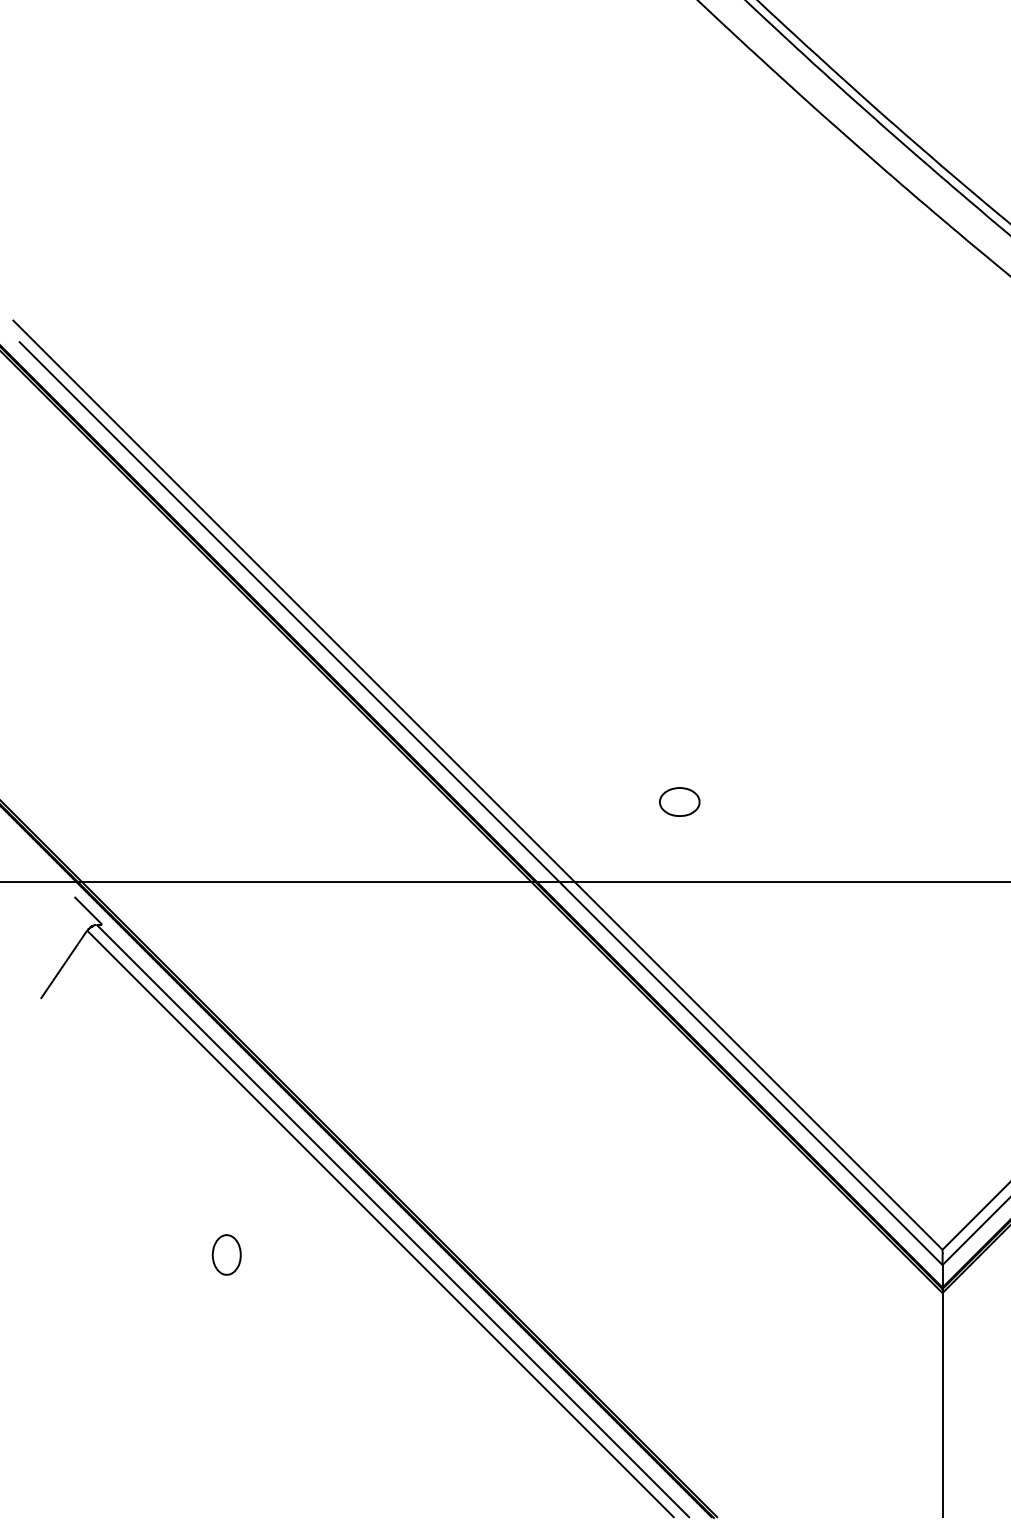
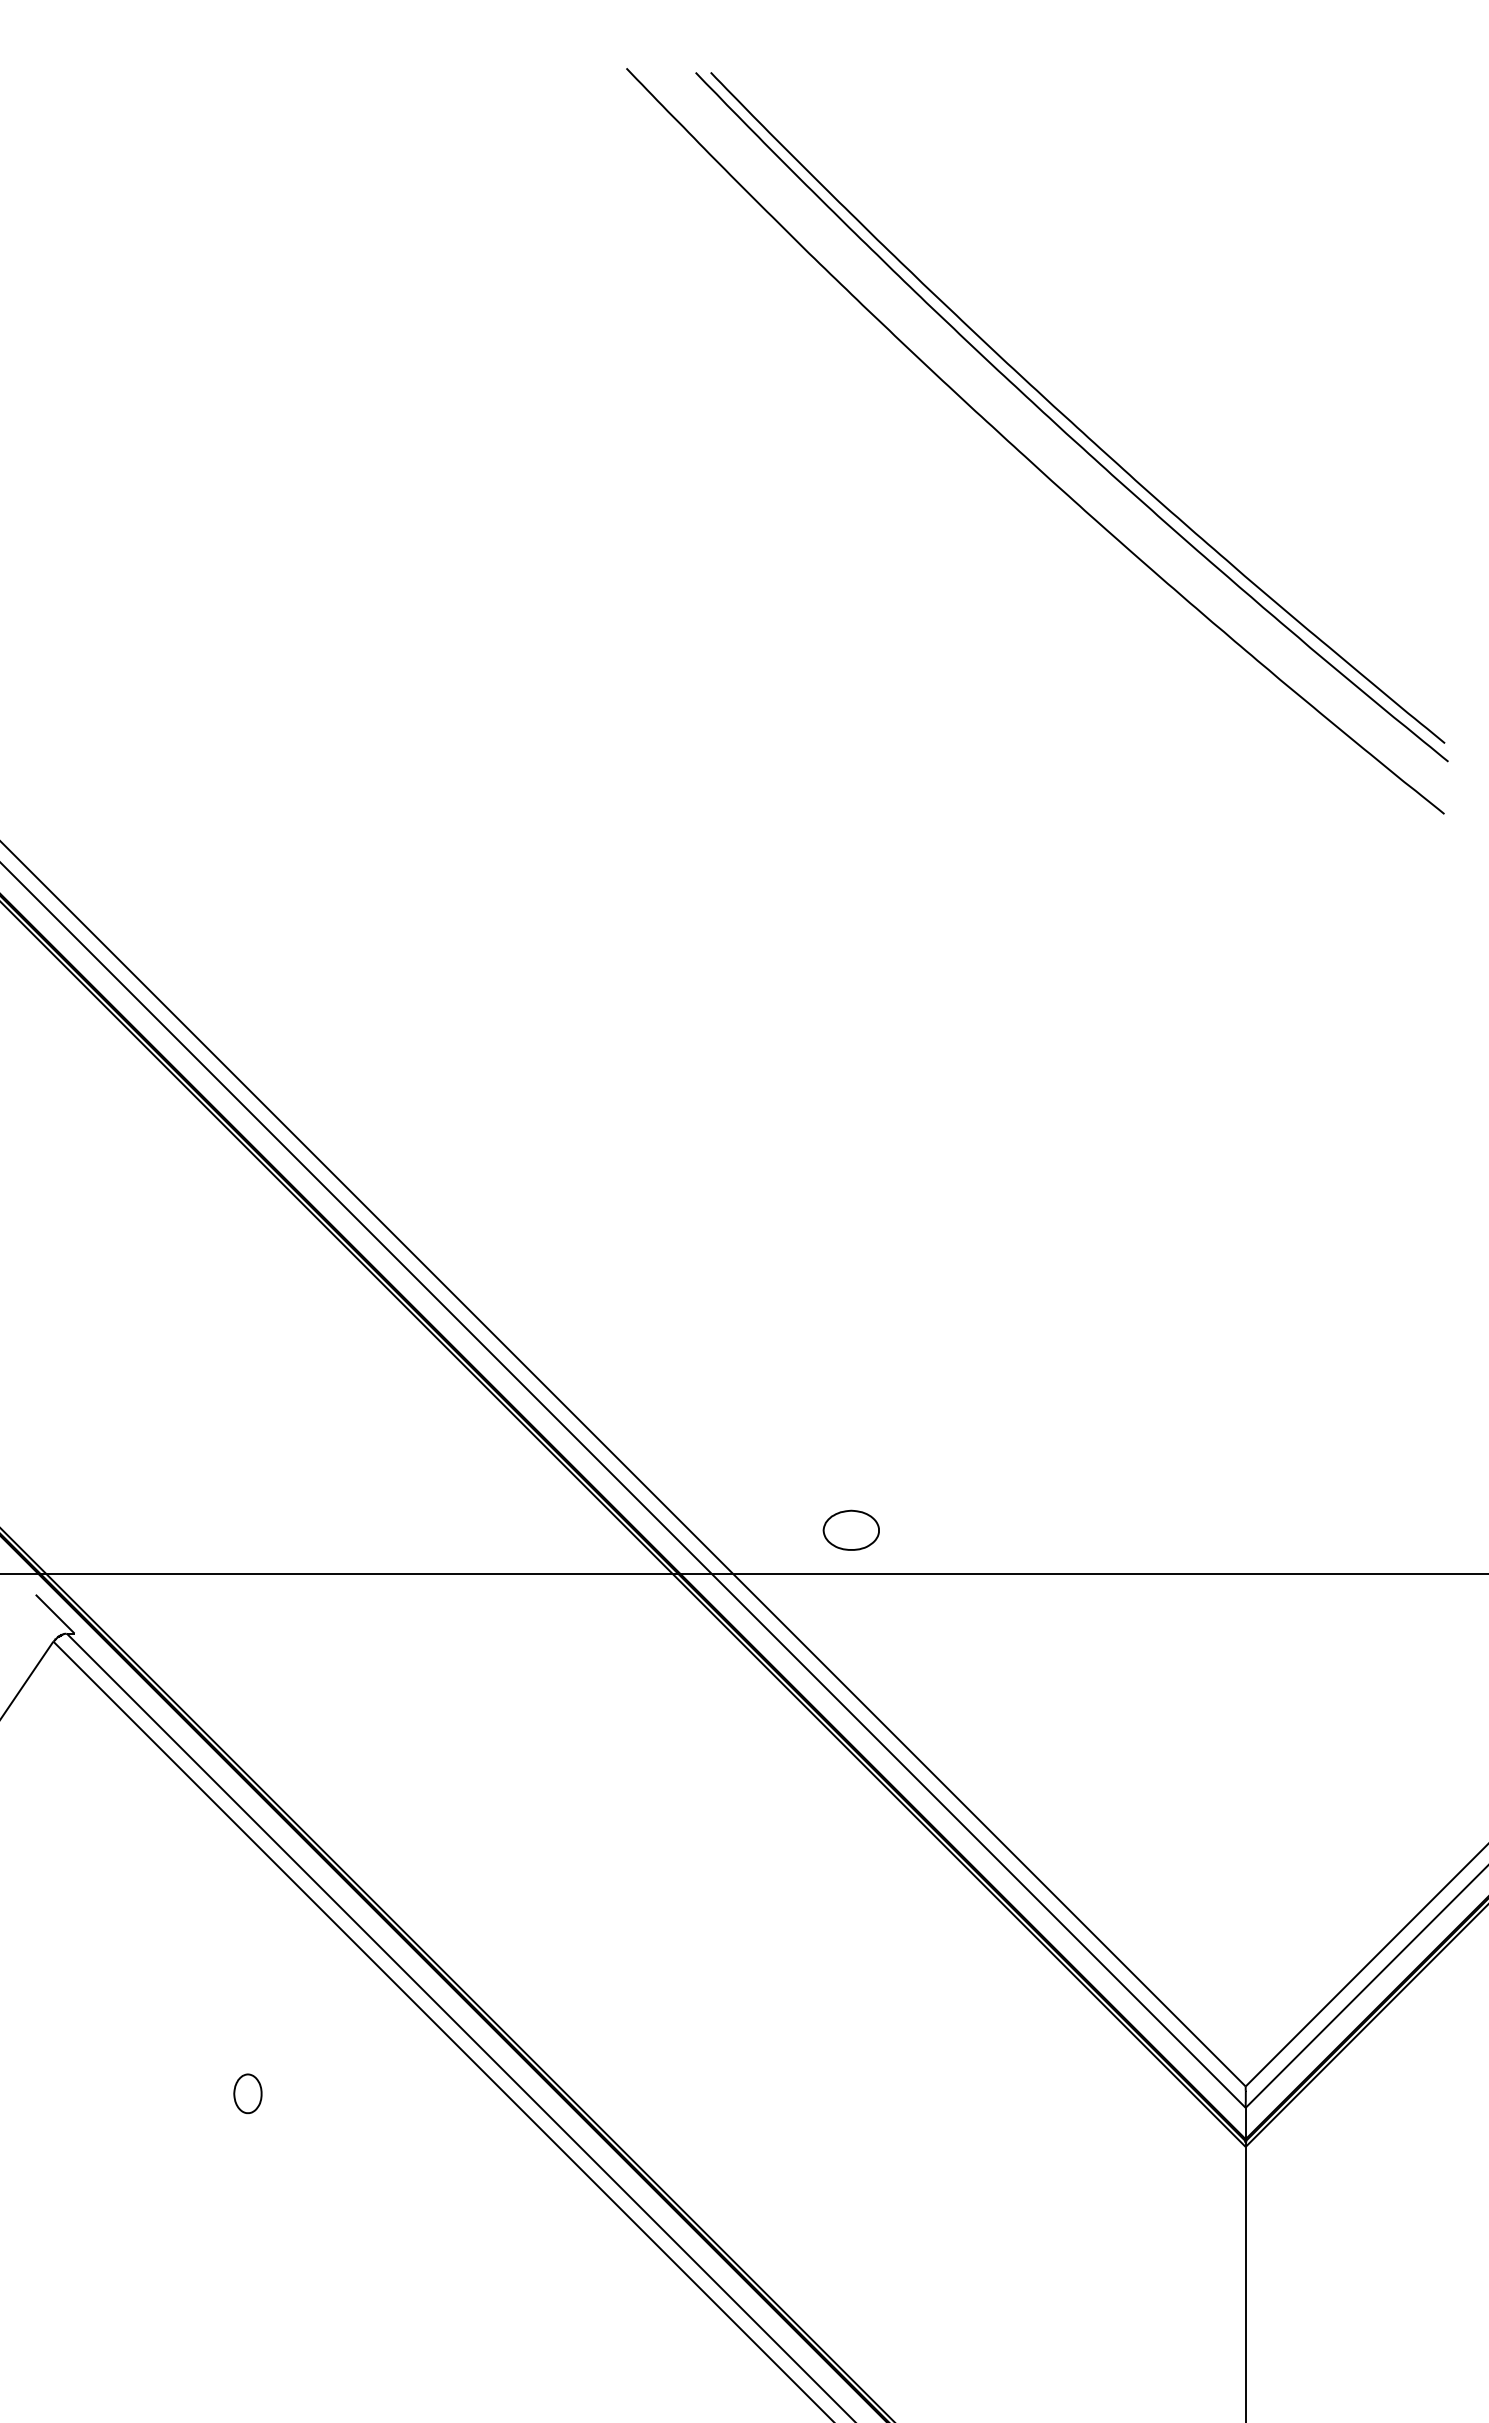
part: (679, 801) -> (850, 1529), moved
part: (226, 1254) -> (247, 2093), size x0.7

